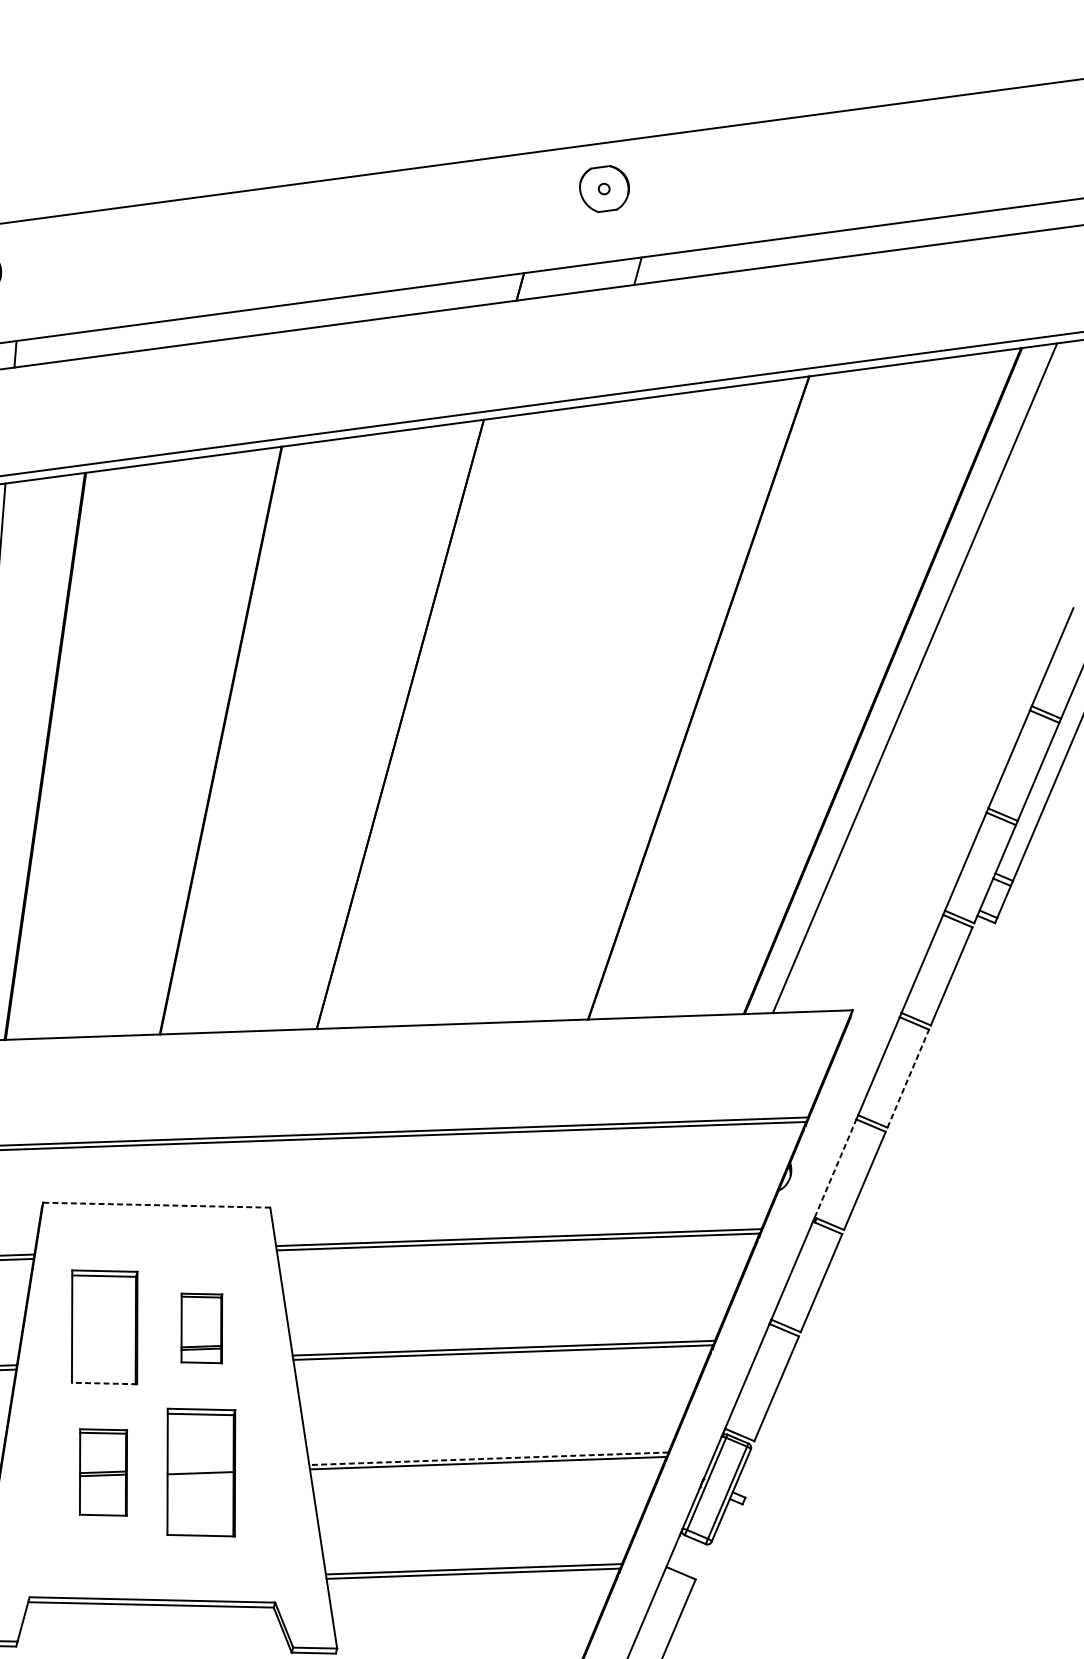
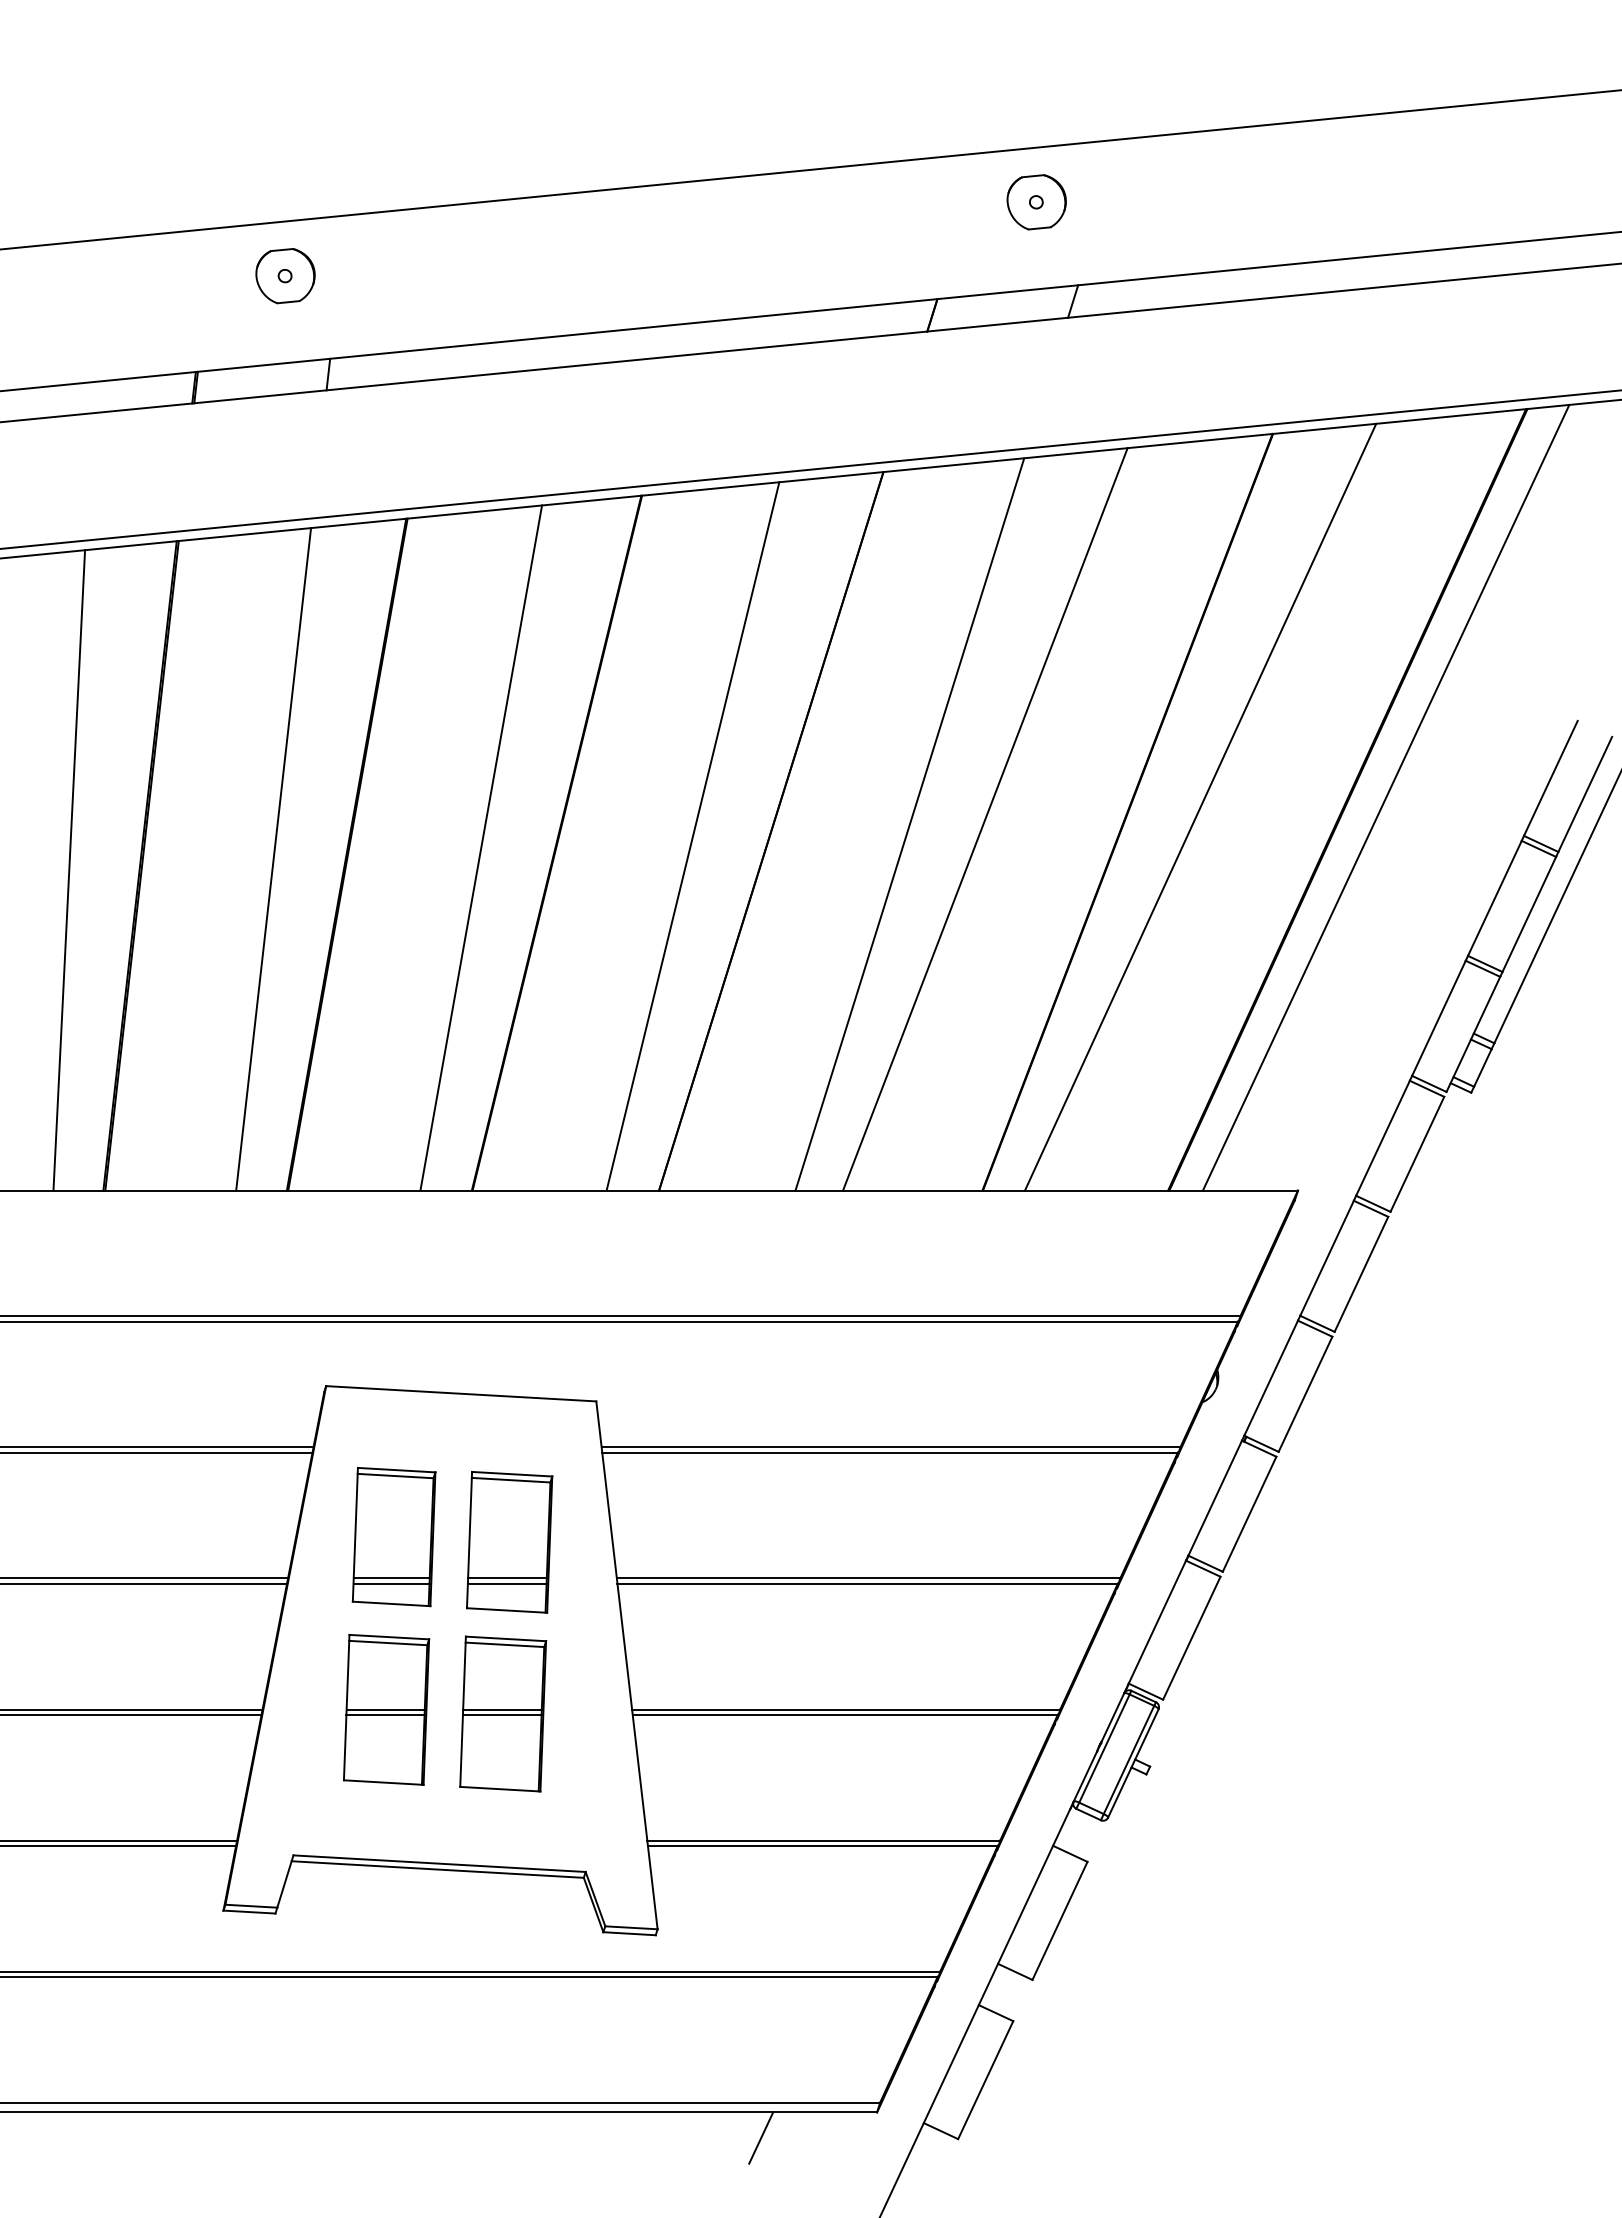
line: (759, 691) -> (1200, 806), added
line: (579, 708) -> (985, 819), added
line: (516, 714) -> (909, 824), added
line: (334, 731) -> (692, 836), added
line: (157, 746) -> (481, 847), added
line: (908, 1077) -> (1361, 1273), dashed -> solid
line: (835, 1168) -> (1271, 1378), dashed -> solid
line: (156, 1204) -> (461, 1393), dashed -> solid
part: (201, 1328) -> (509, 1542), size x1.67
line: (103, 1362) -> (391, 1578), added
line: (103, 1366) -> (391, 1583), added
line: (104, 1383) -> (391, 1603), dashed -> solid
line: (488, 1458) -> (845, 1709), dashed -> solid
line: (200, 1468) -> (502, 1709), added
part: (103, 1472) -> (386, 1709), size x1.43

